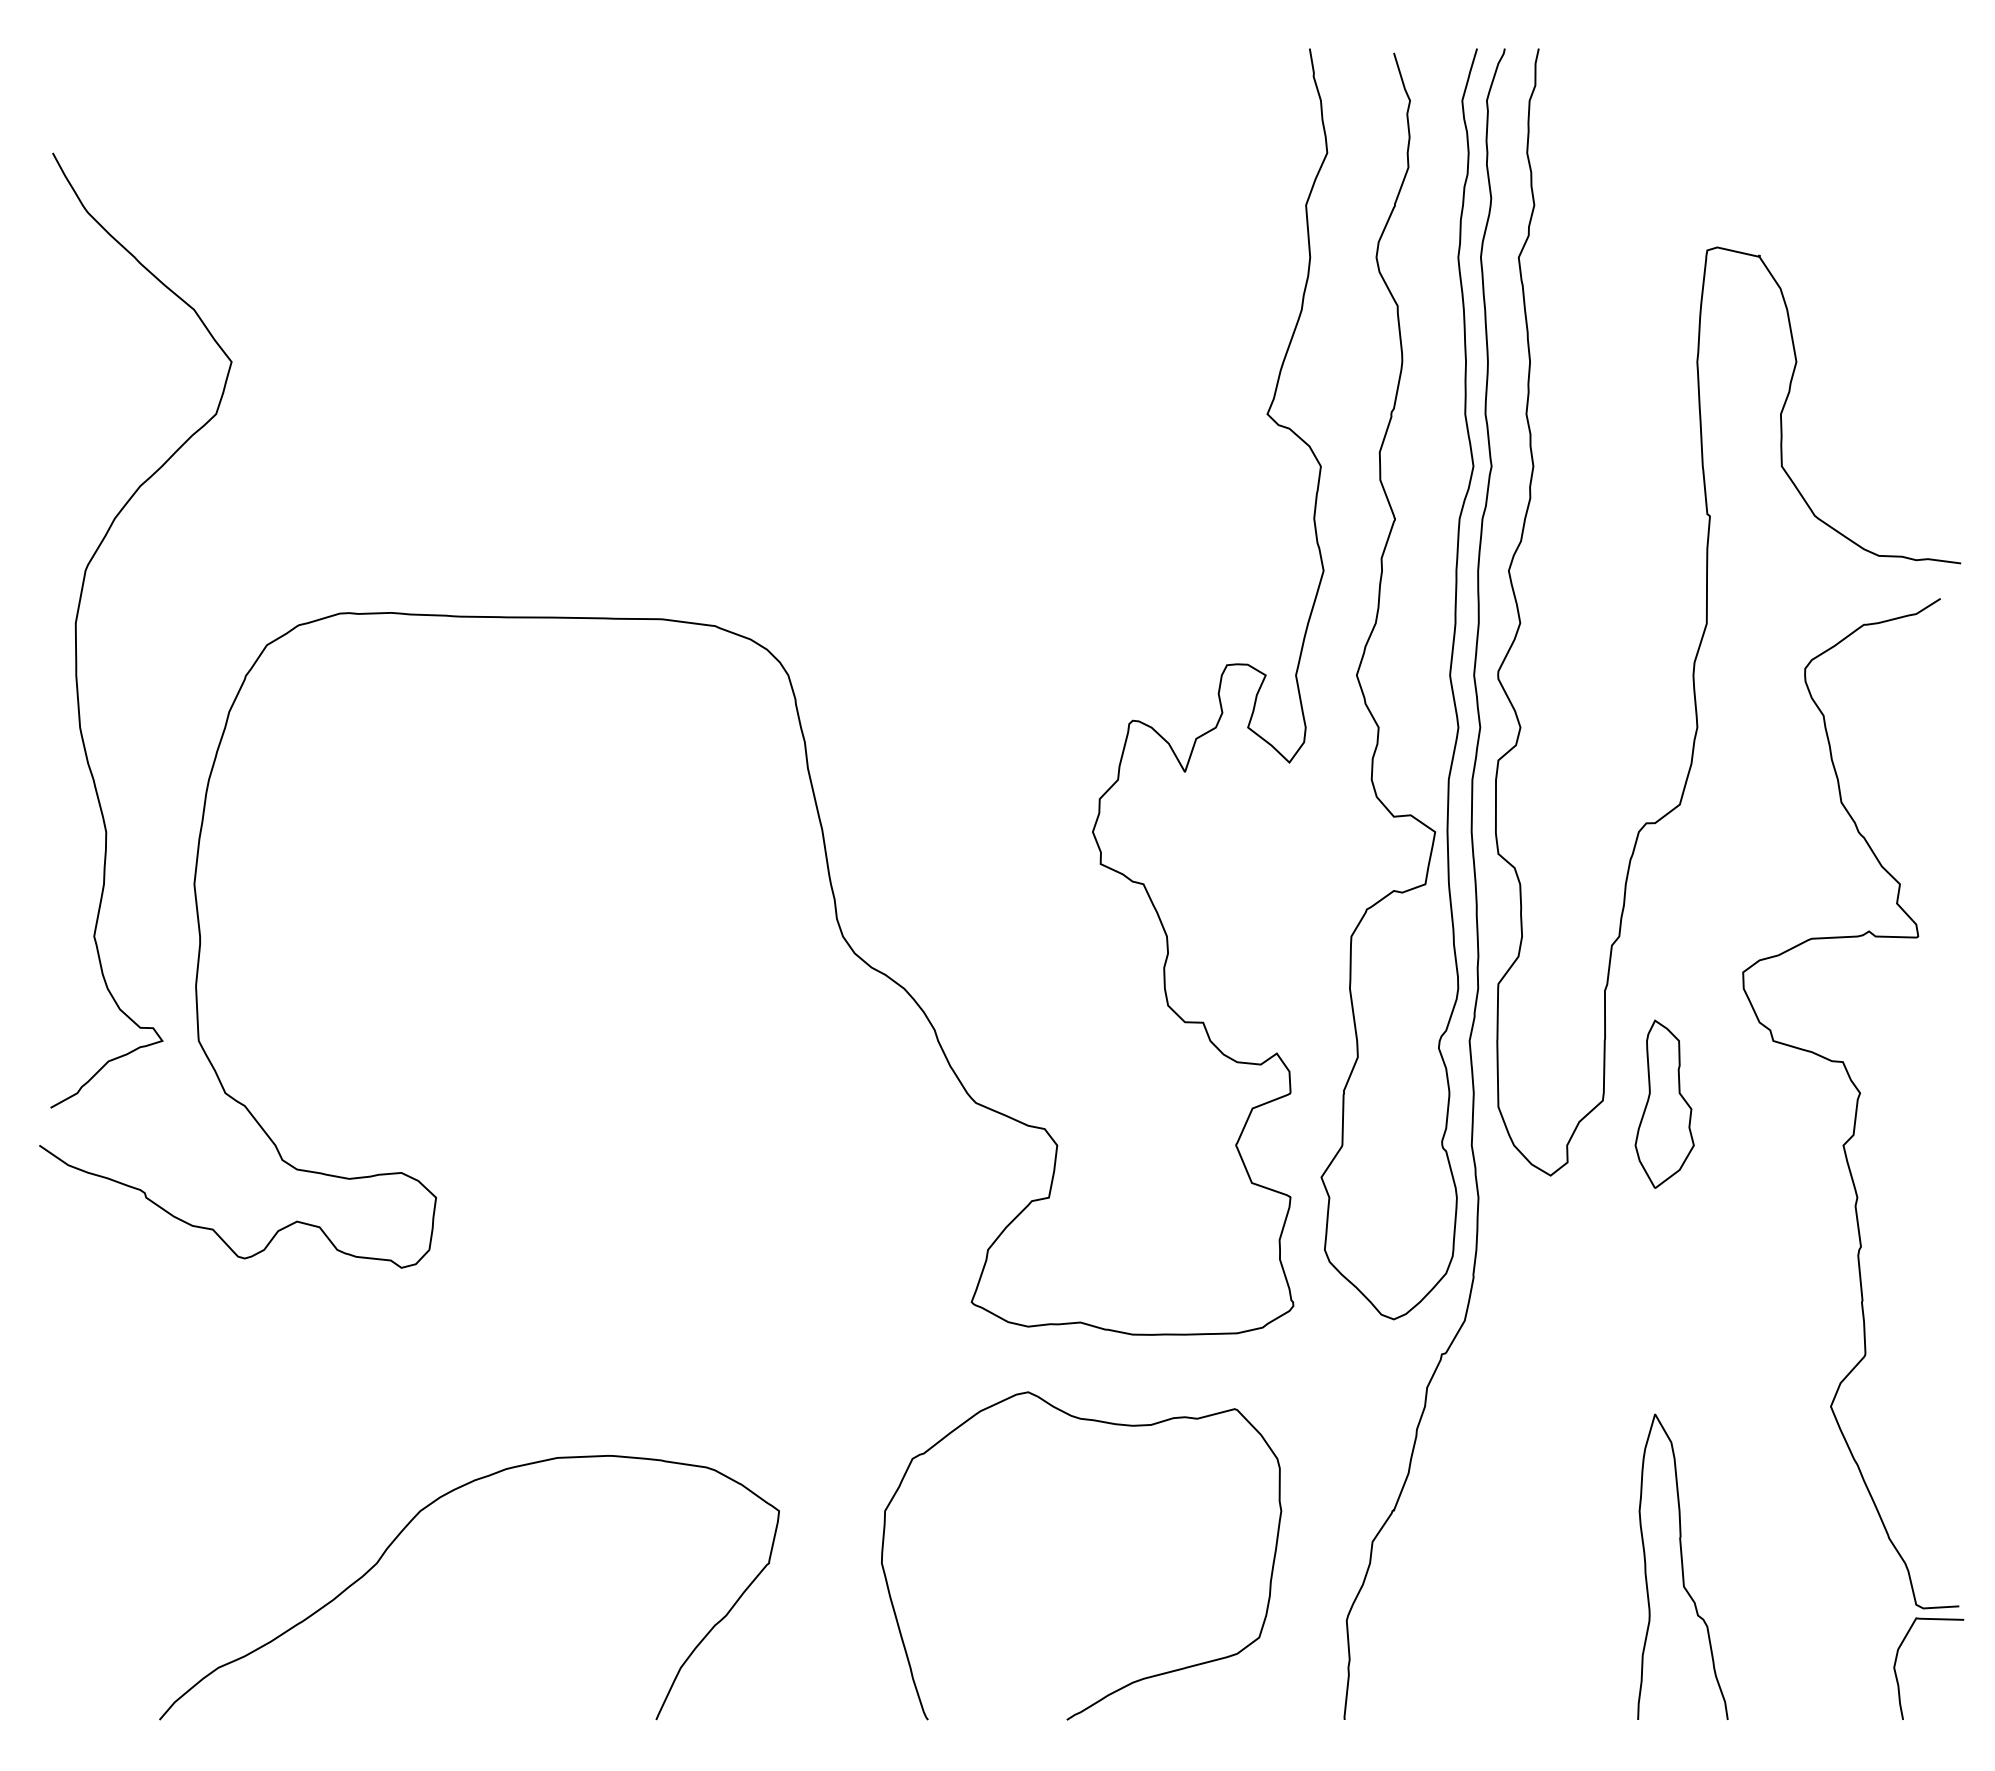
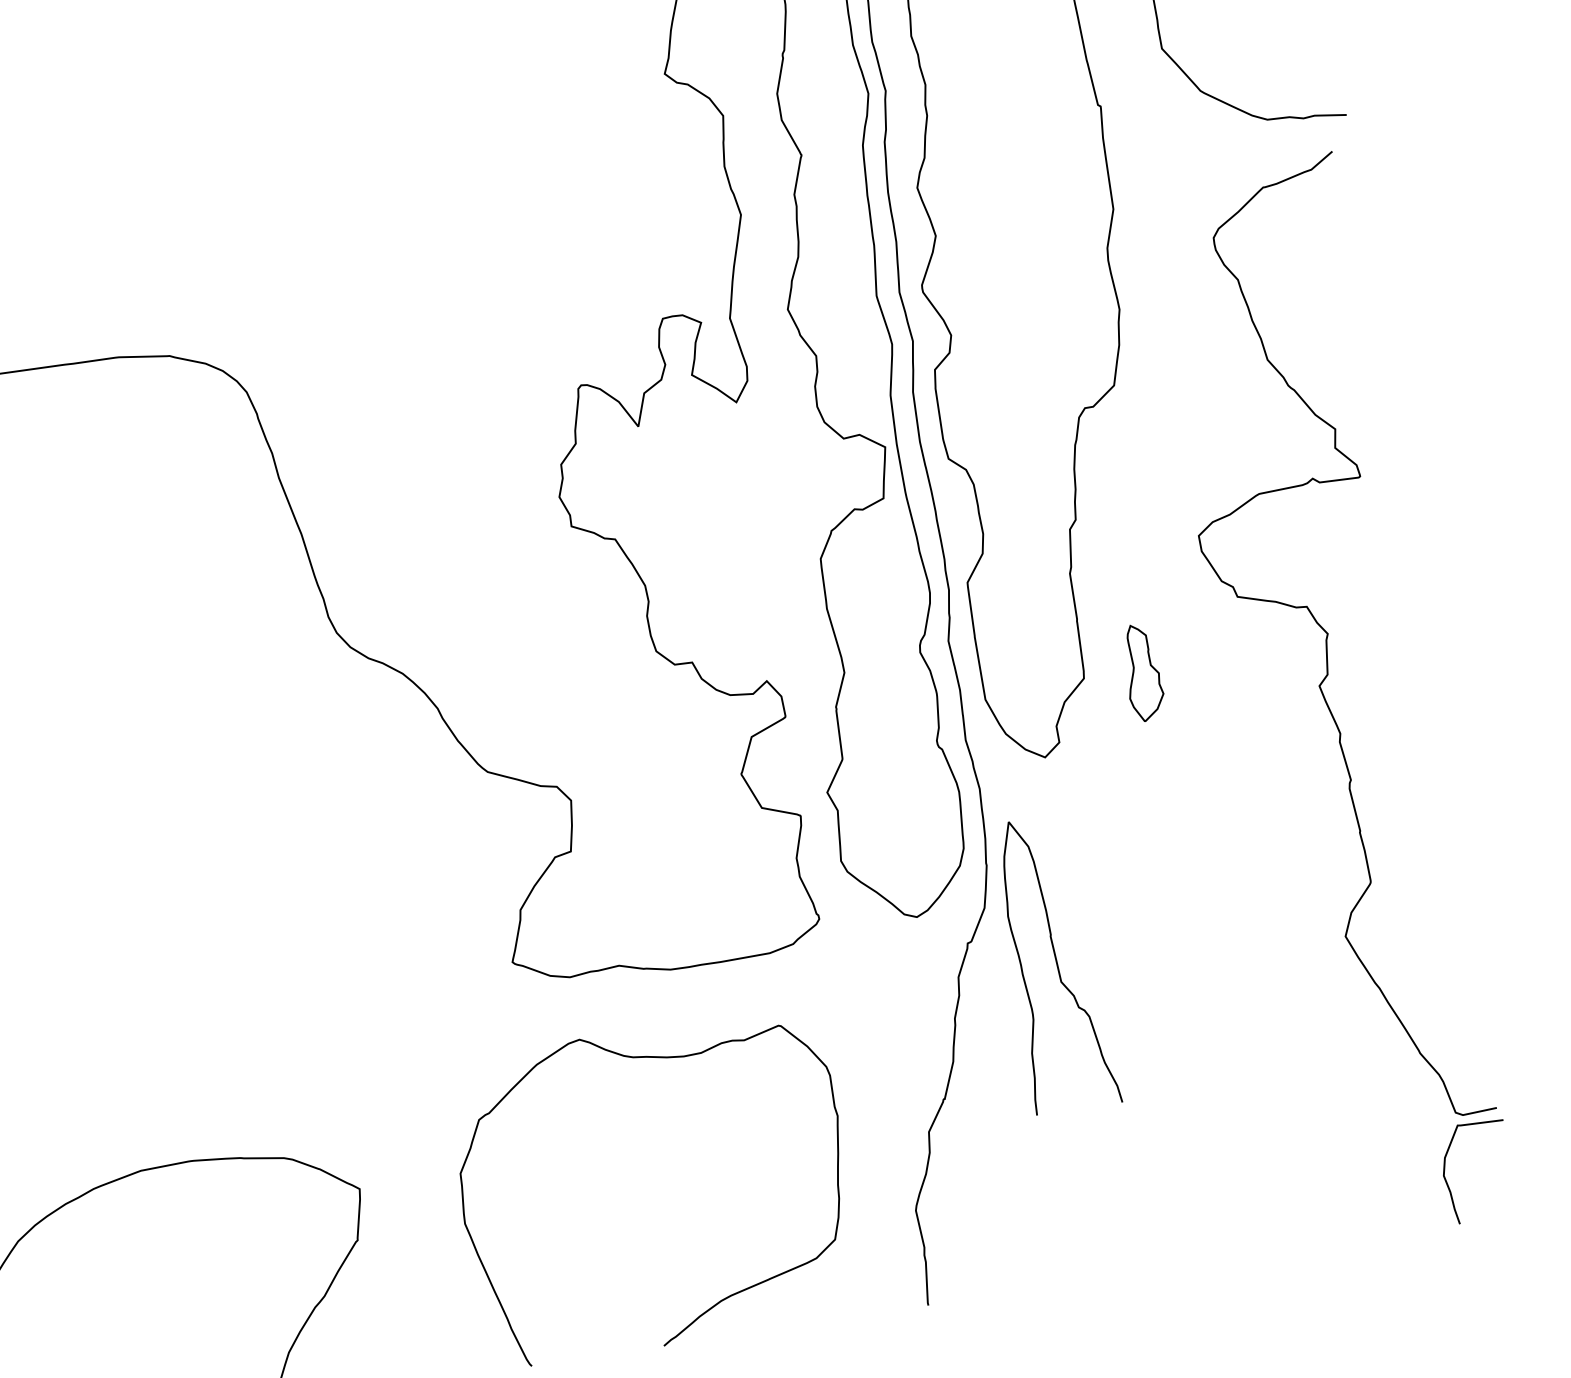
part: (1664, 1103) -> (1143, 672), size x0.6
curve: (1682, 1566) -> (1057, 962), moved

